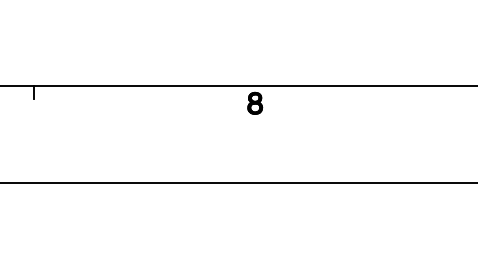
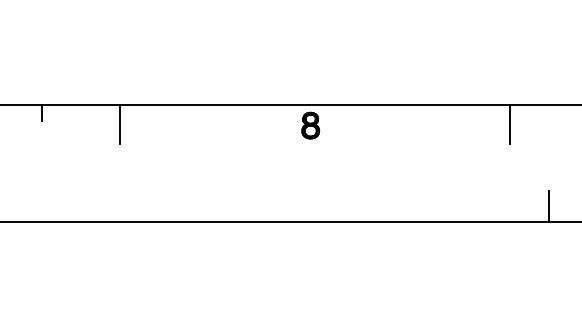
line: (98, 102) -> (120, 124), added
line: (418, 102) -> (509, 124), added
line: (451, 169) -> (549, 206), added

